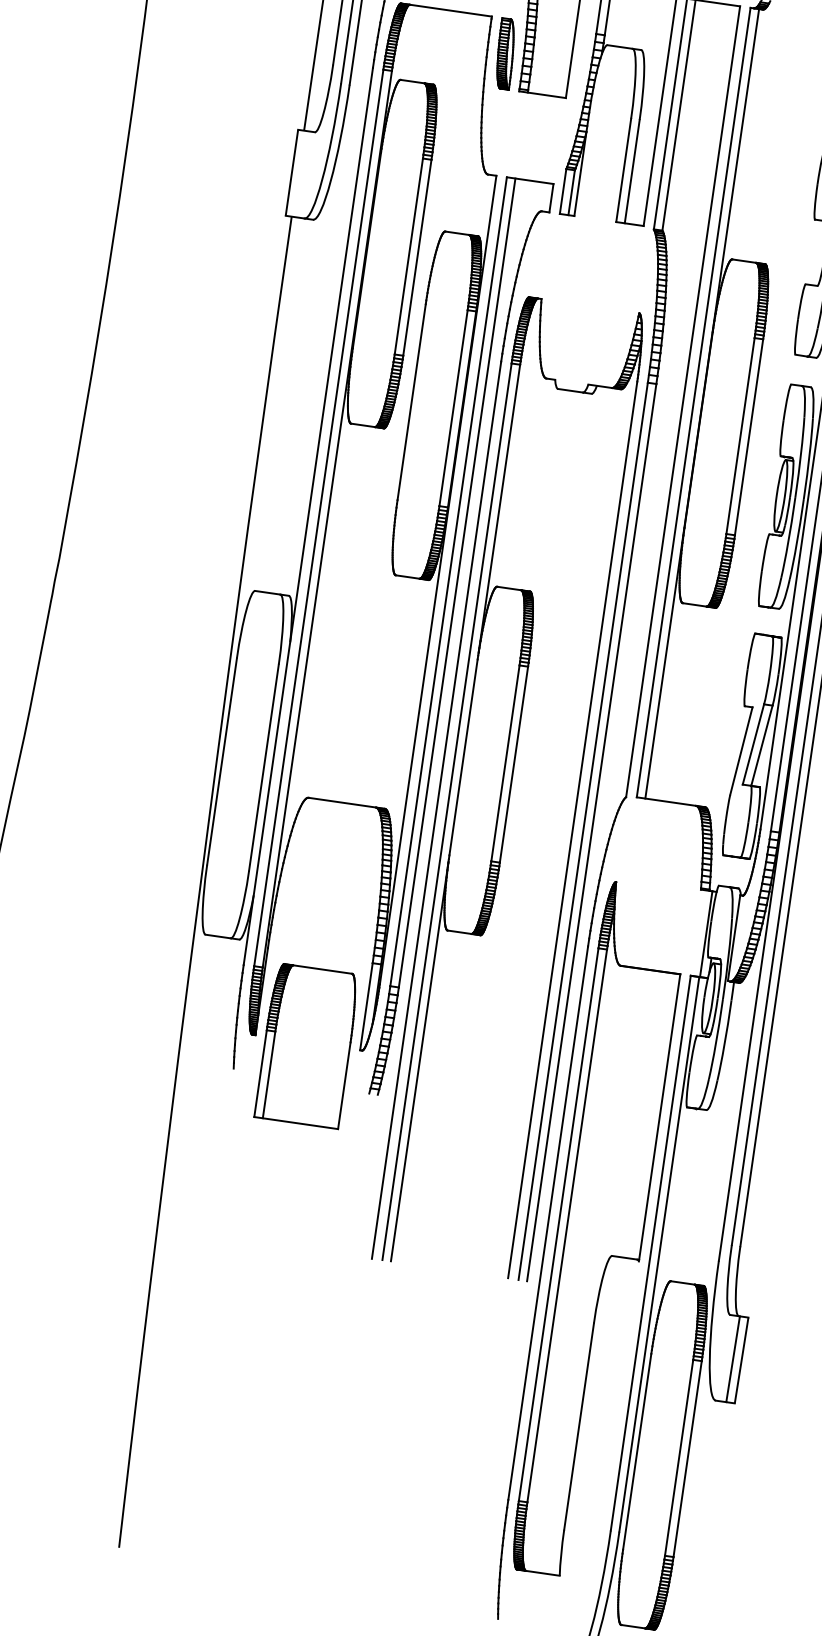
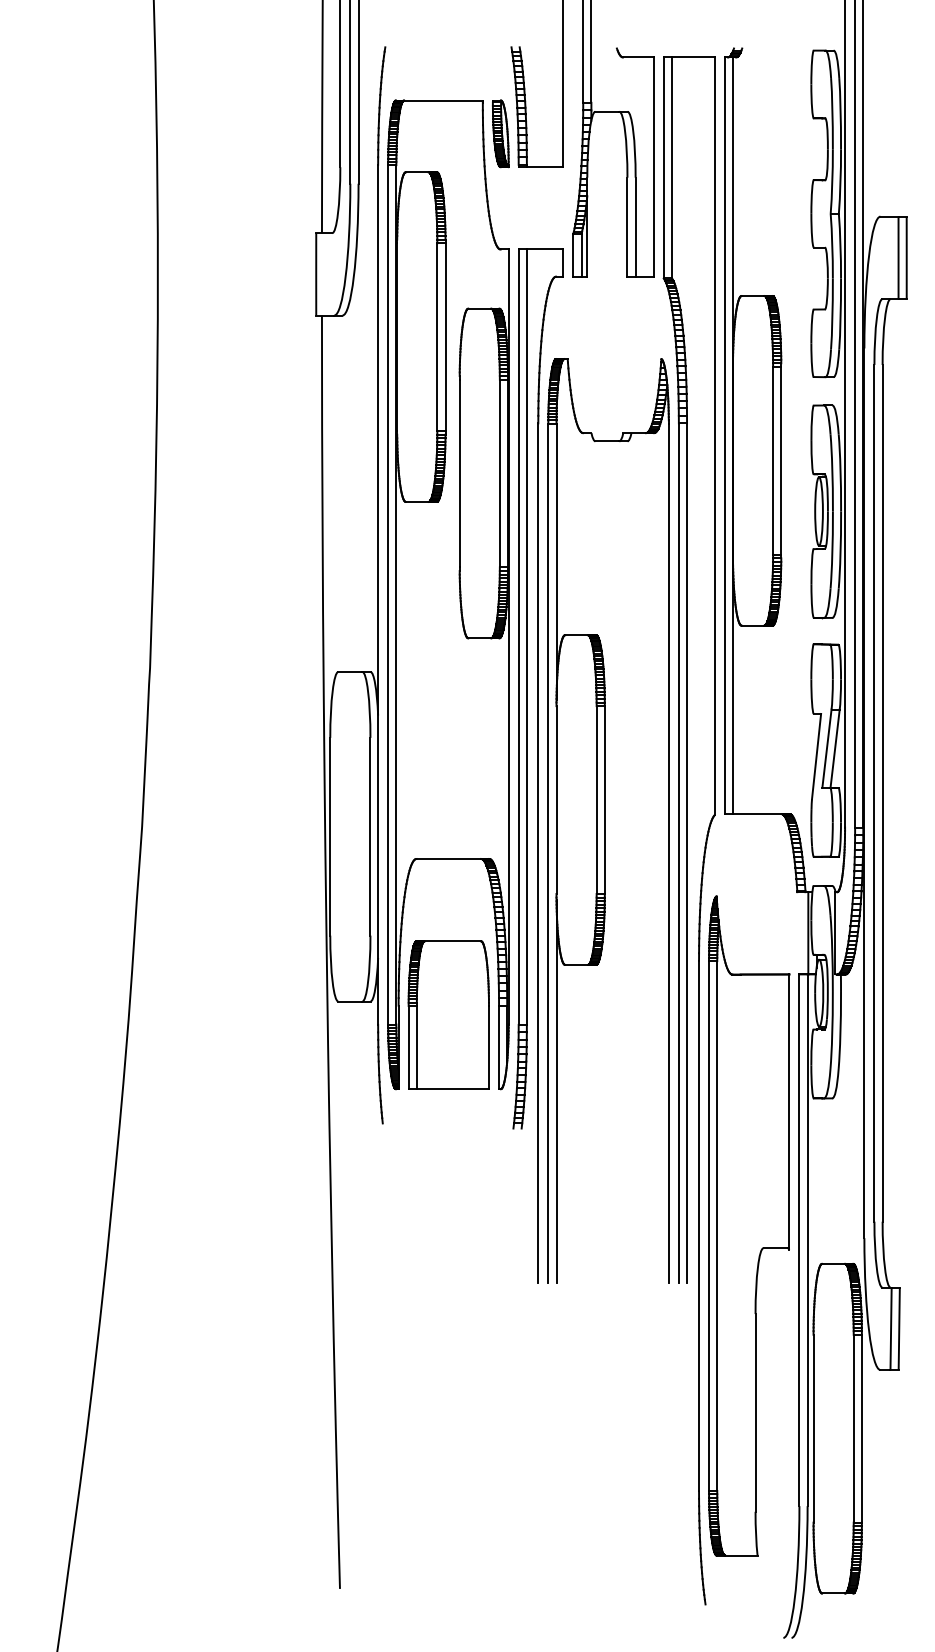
part: (307, 1045) -> (448, 1014), moved

